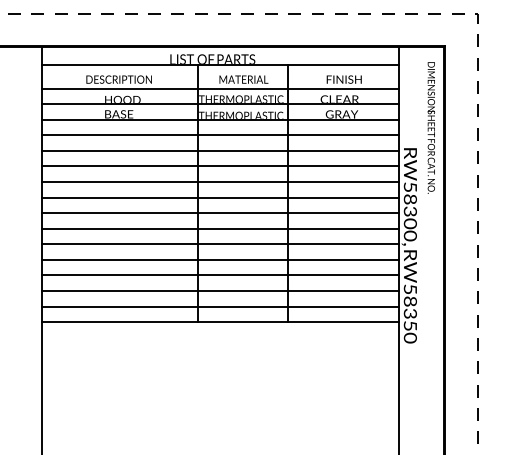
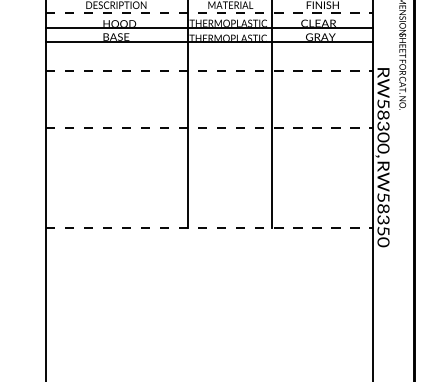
line: (220, 88) -> (209, 13), solid -> dashed
line: (219, 135) -> (208, 56), removed
line: (220, 150) -> (209, 70), solid -> dashed
line: (219, 166) -> (208, 84), removed
line: (219, 182) -> (208, 99), removed
line: (219, 197) -> (208, 113), removed
line: (220, 213) -> (209, 127), solid -> dashed
line: (219, 228) -> (208, 141), removed
line: (219, 244) -> (208, 156), removed
line: (219, 259) -> (208, 170), removed
line: (219, 275) -> (208, 184), removed
line: (219, 291) -> (208, 199), removed
line: (219, 306) -> (208, 213), removed
line: (220, 322) -> (209, 227), solid -> dashed

